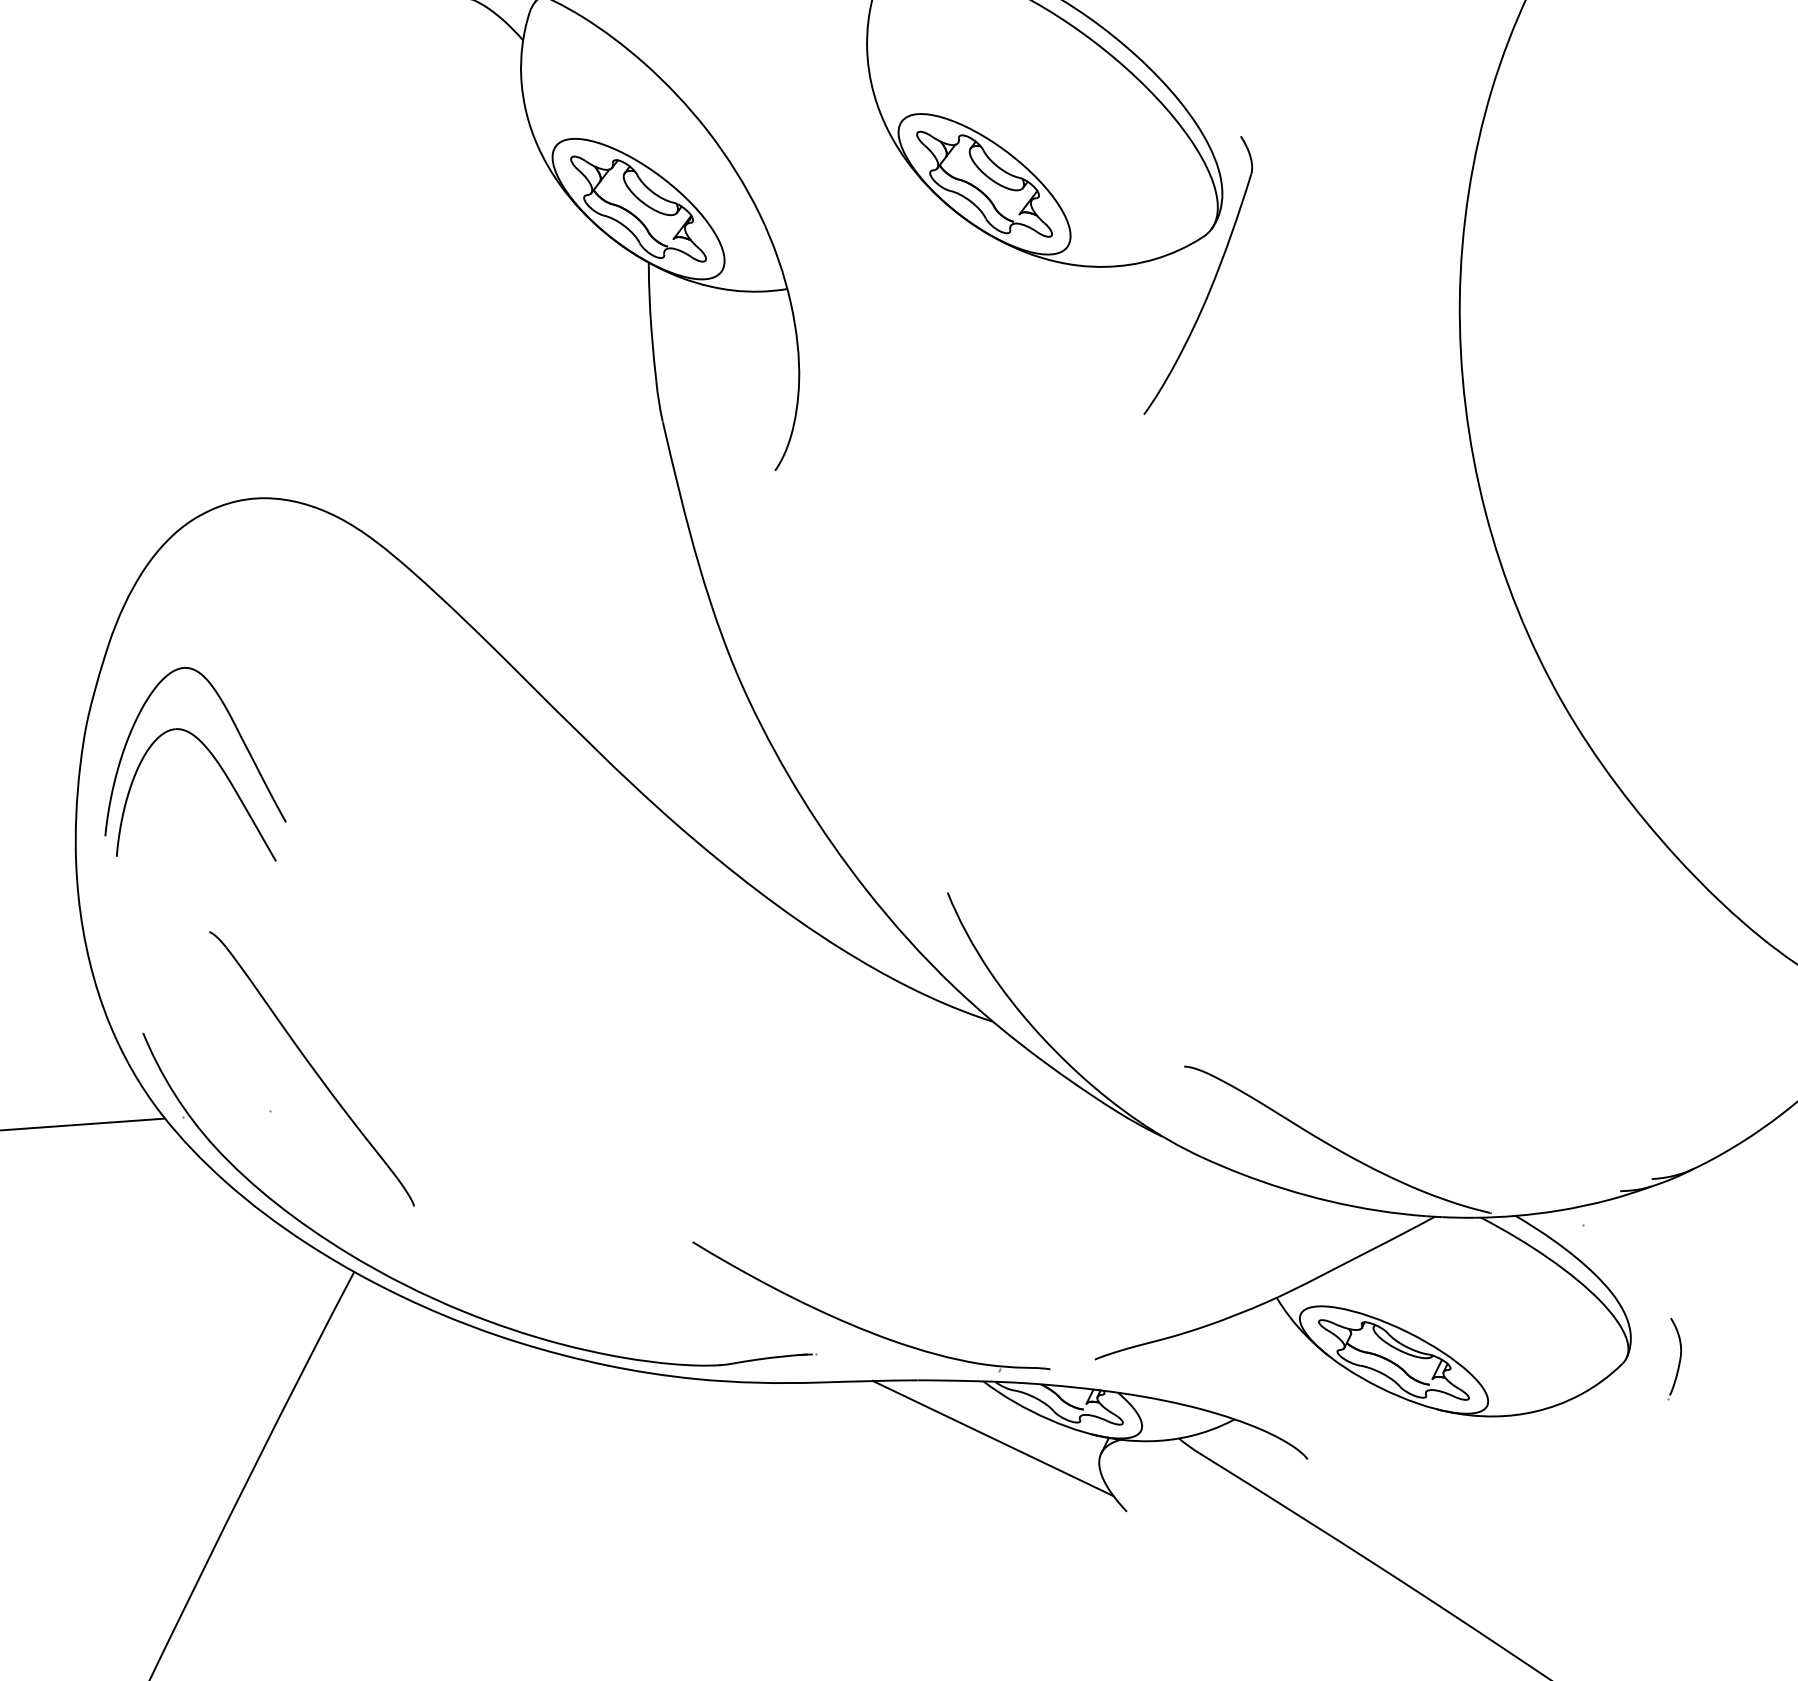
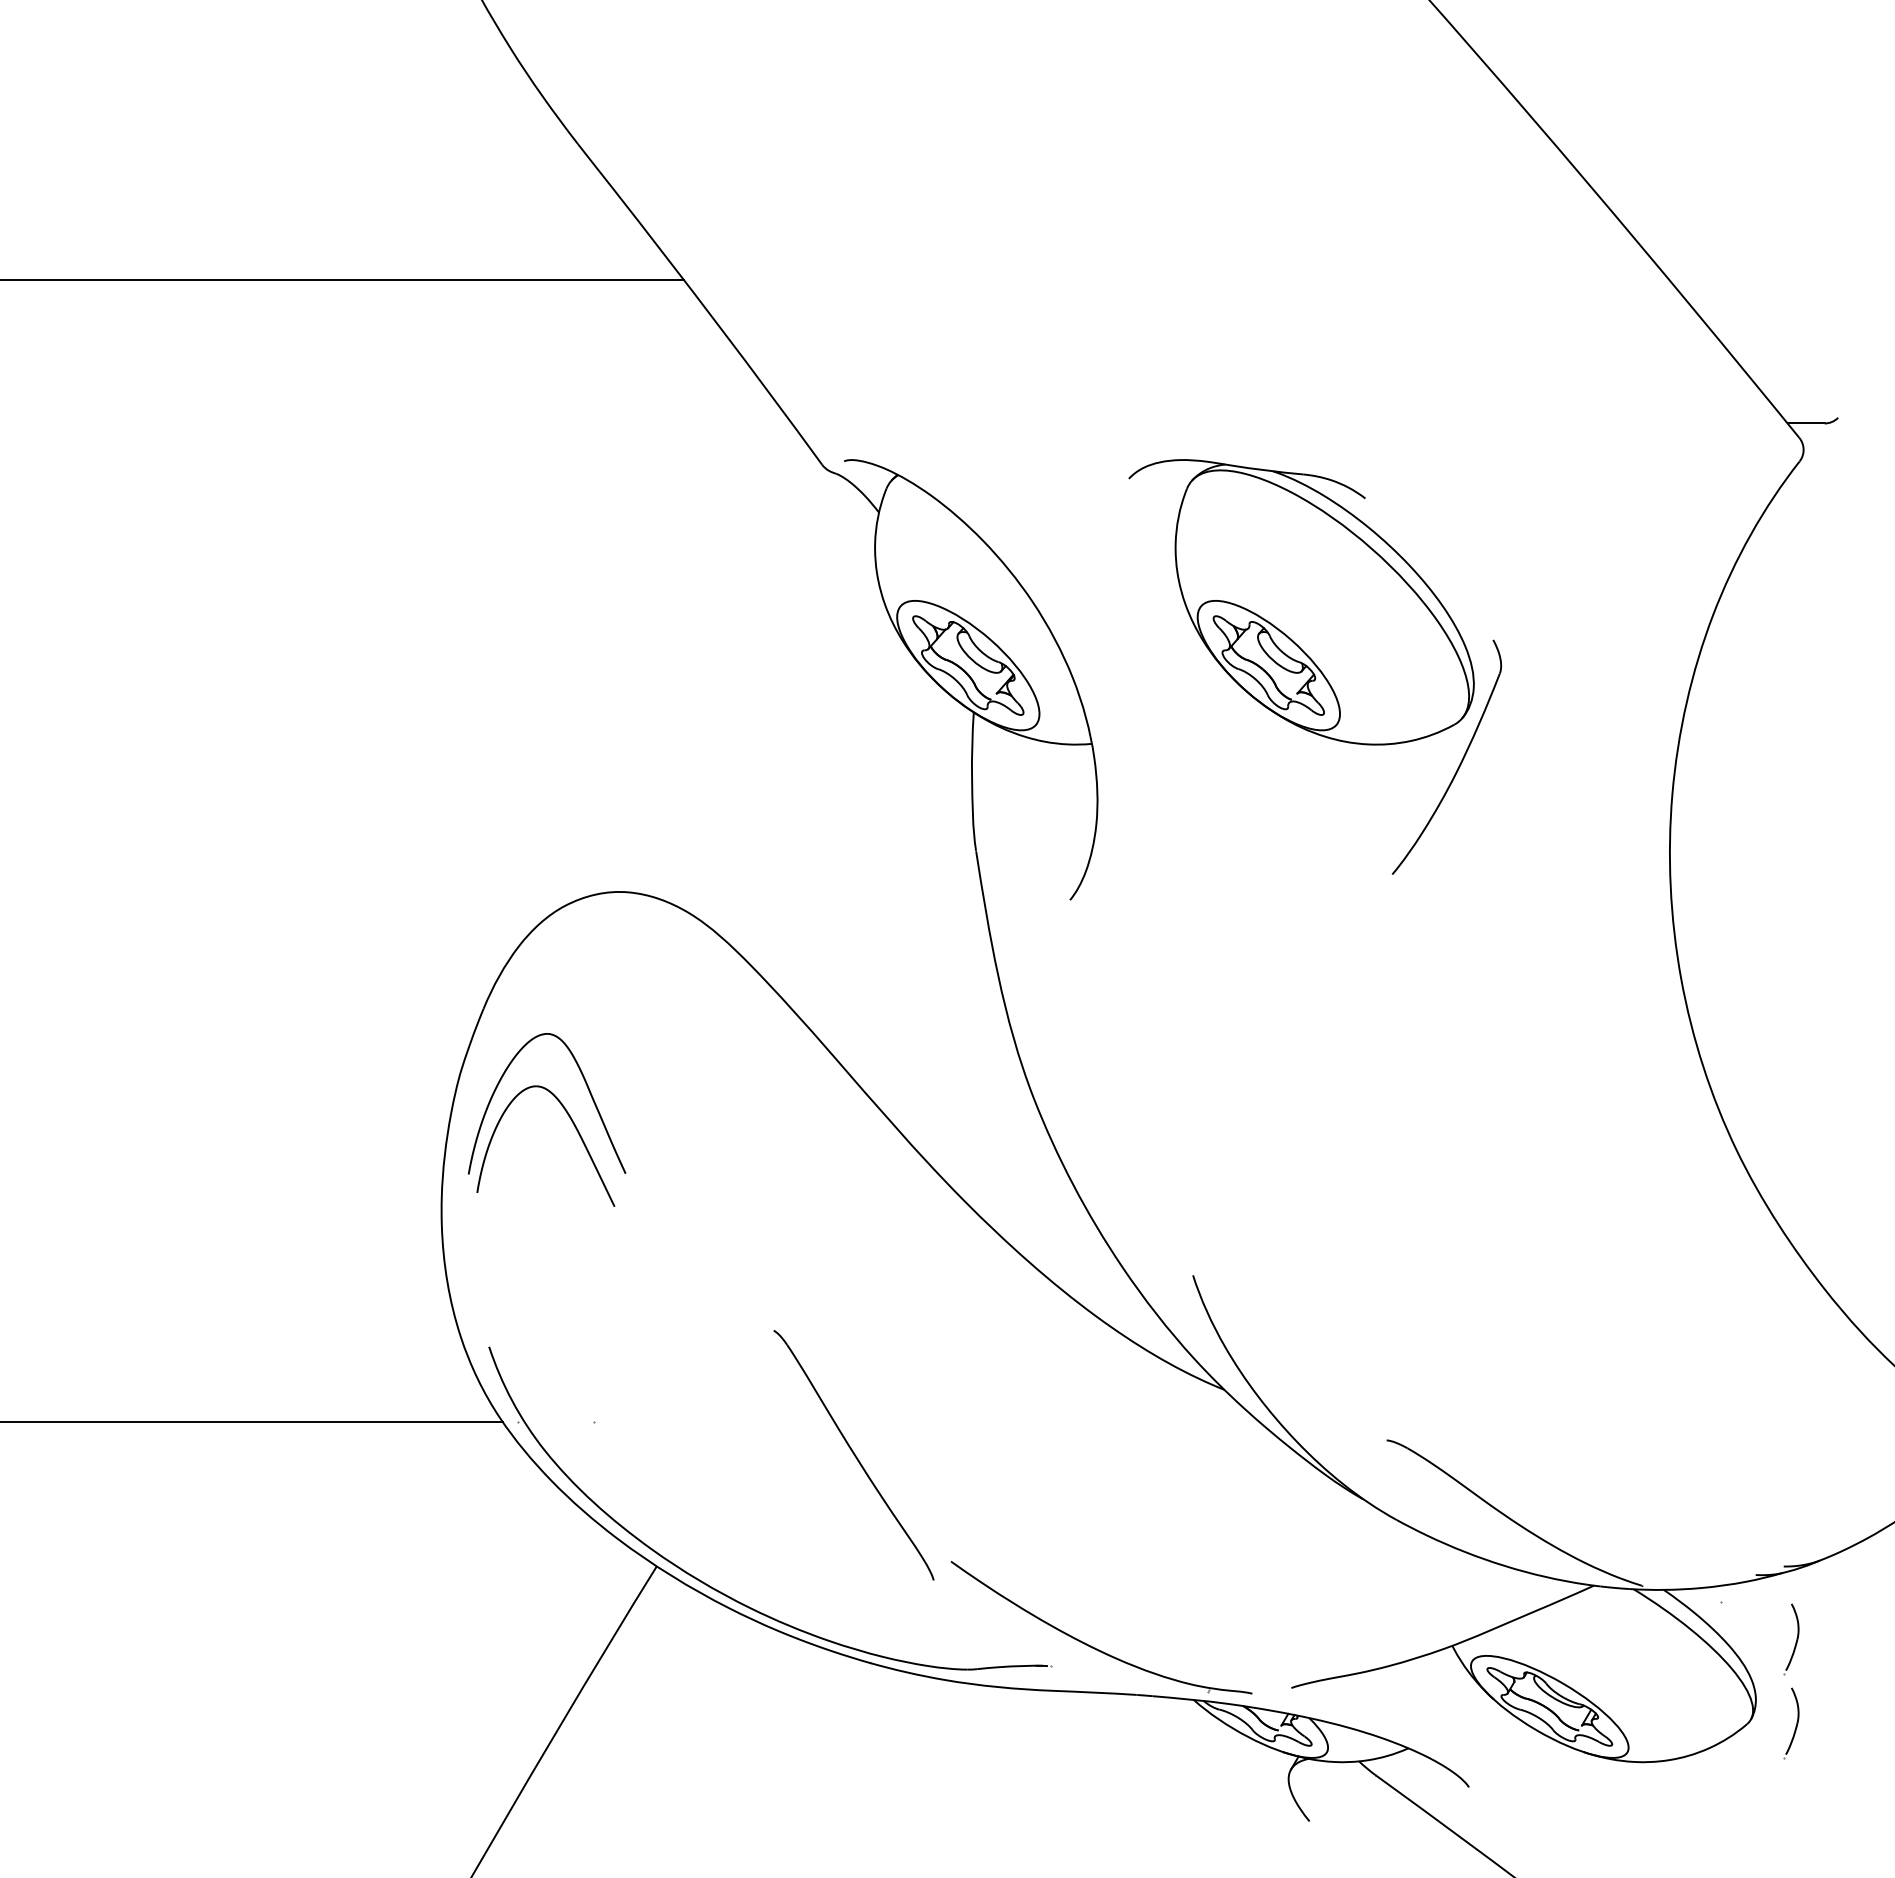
part: (311, 1069) -> (853, 1455), moved
part: (1666, 1262) -> (1791, 1639), added
line: (993, 1438) -> (1198, 1749), removed

